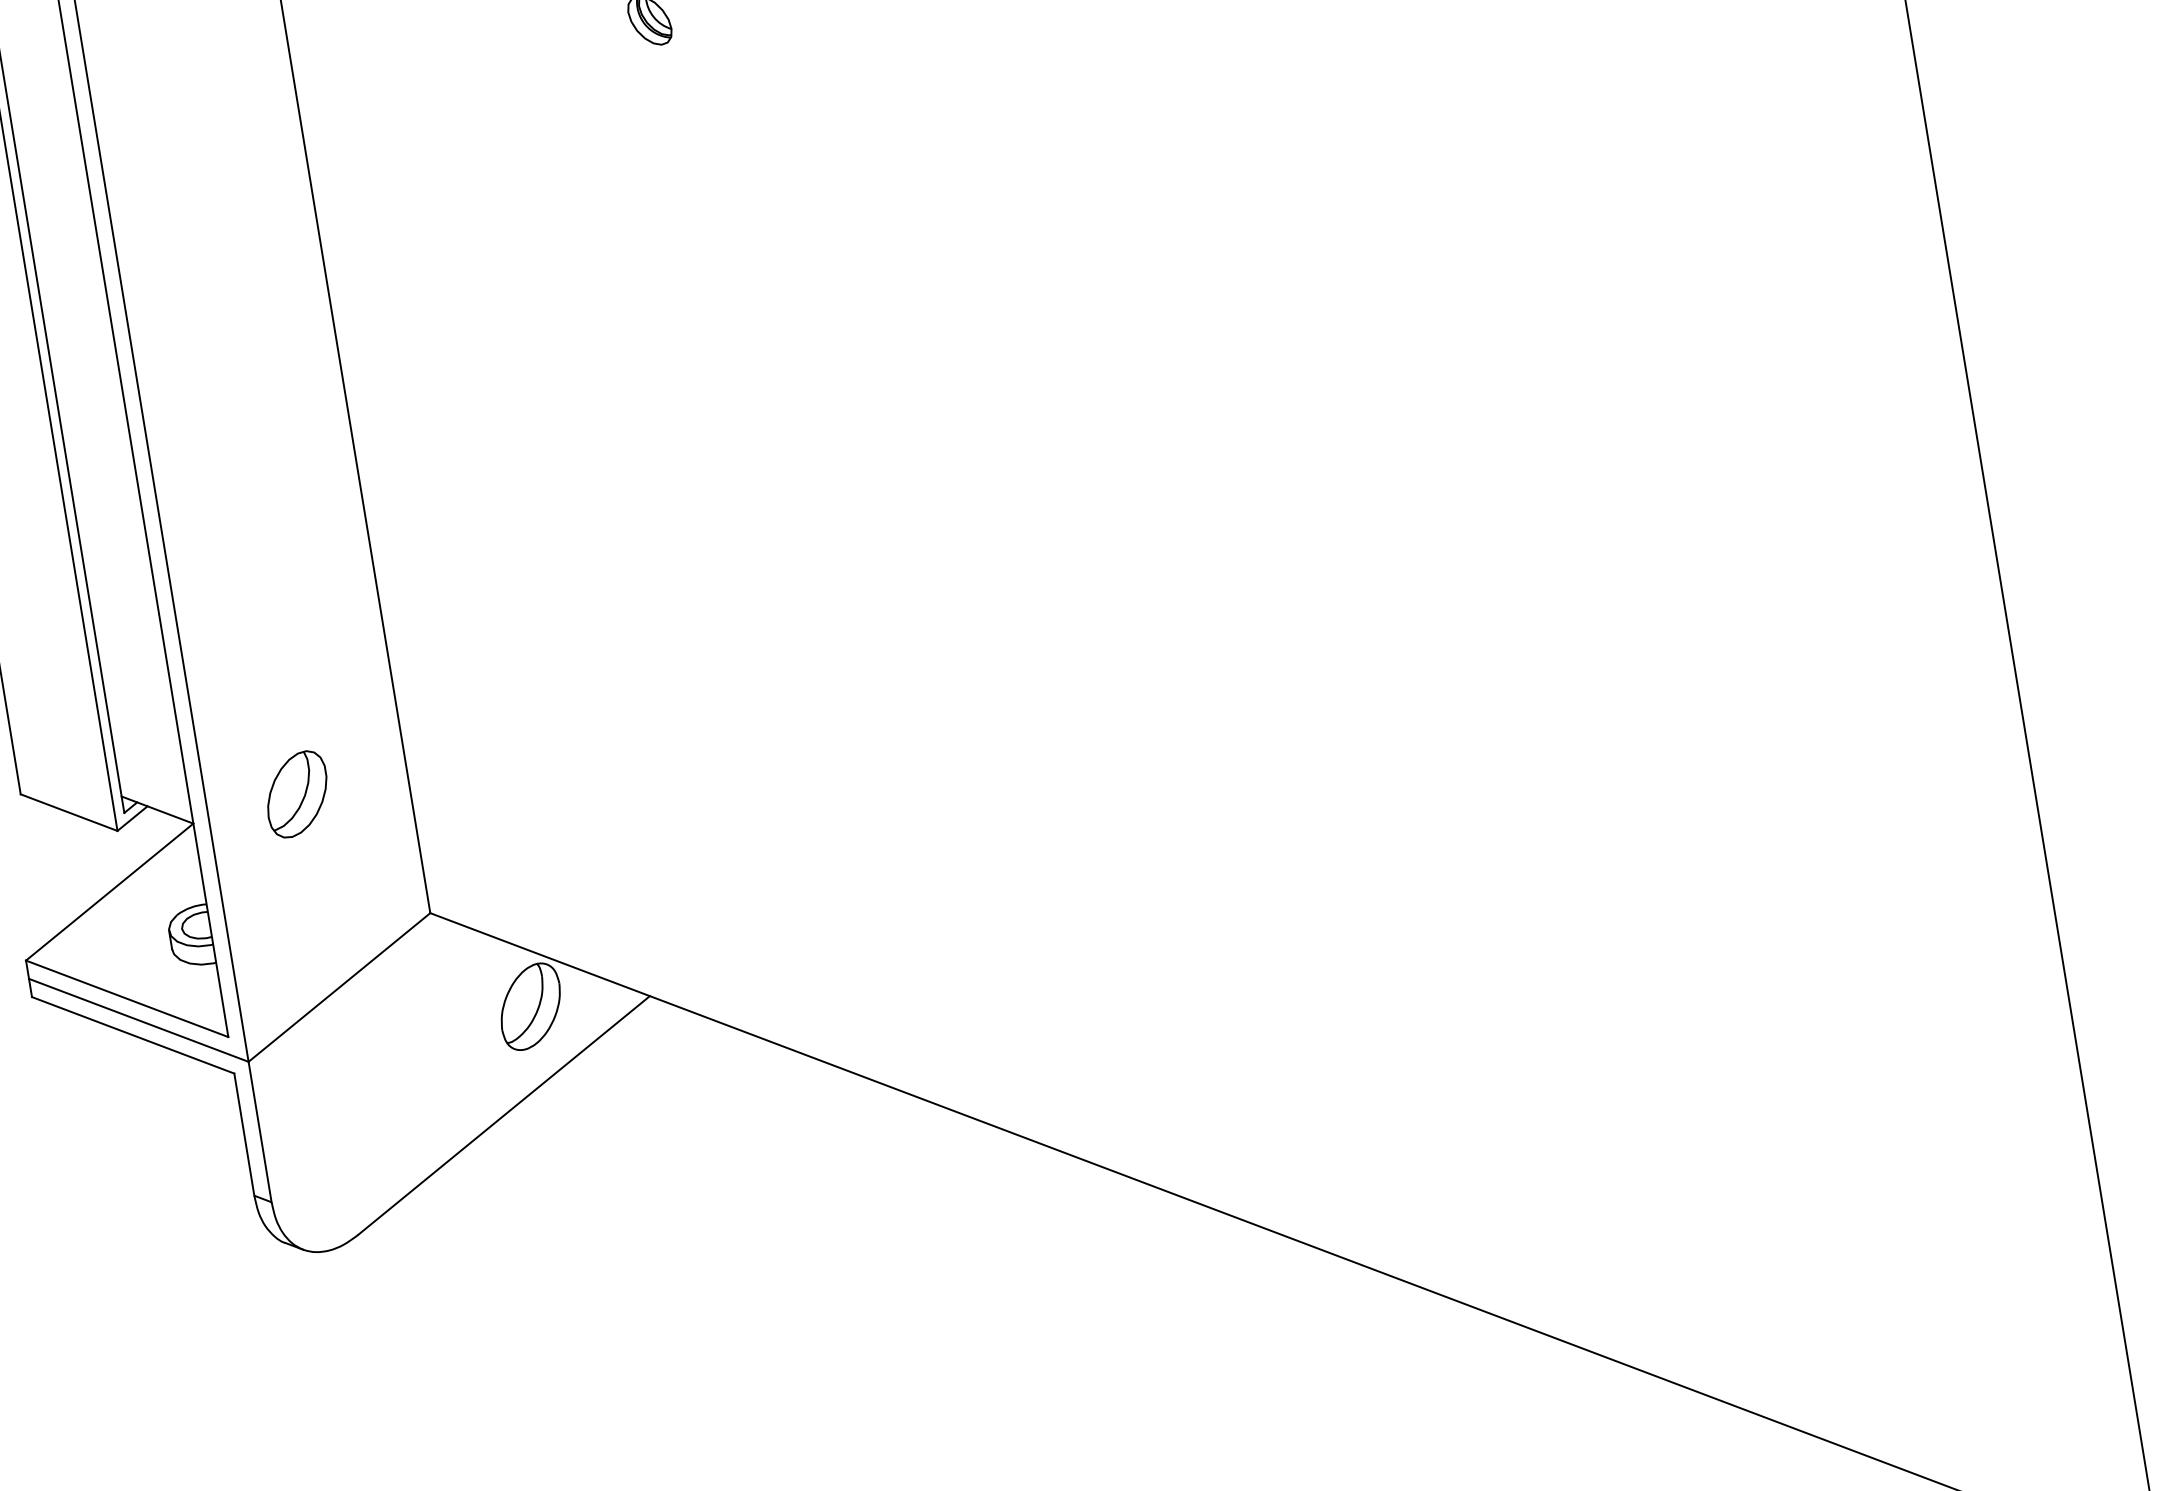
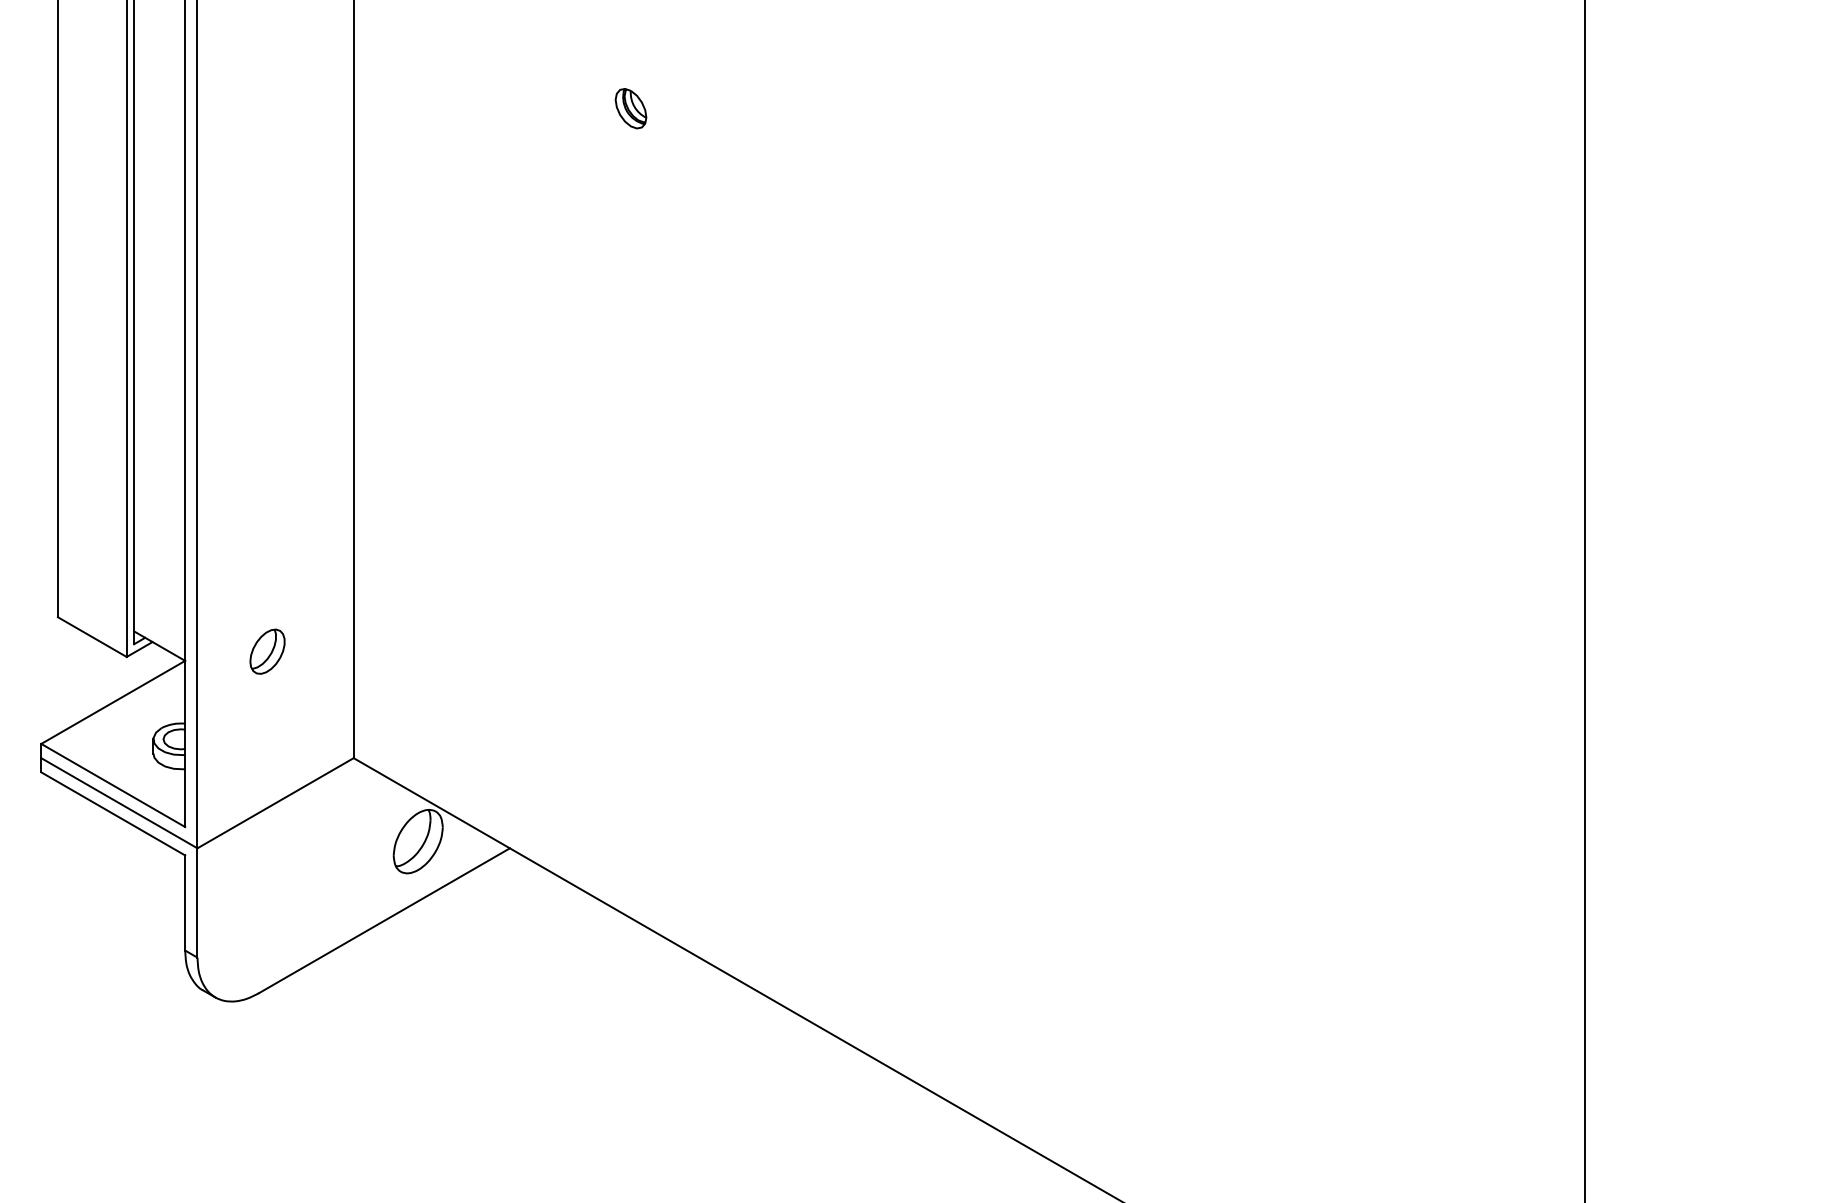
part: (297, 794) -> (267, 651), size x0.7

